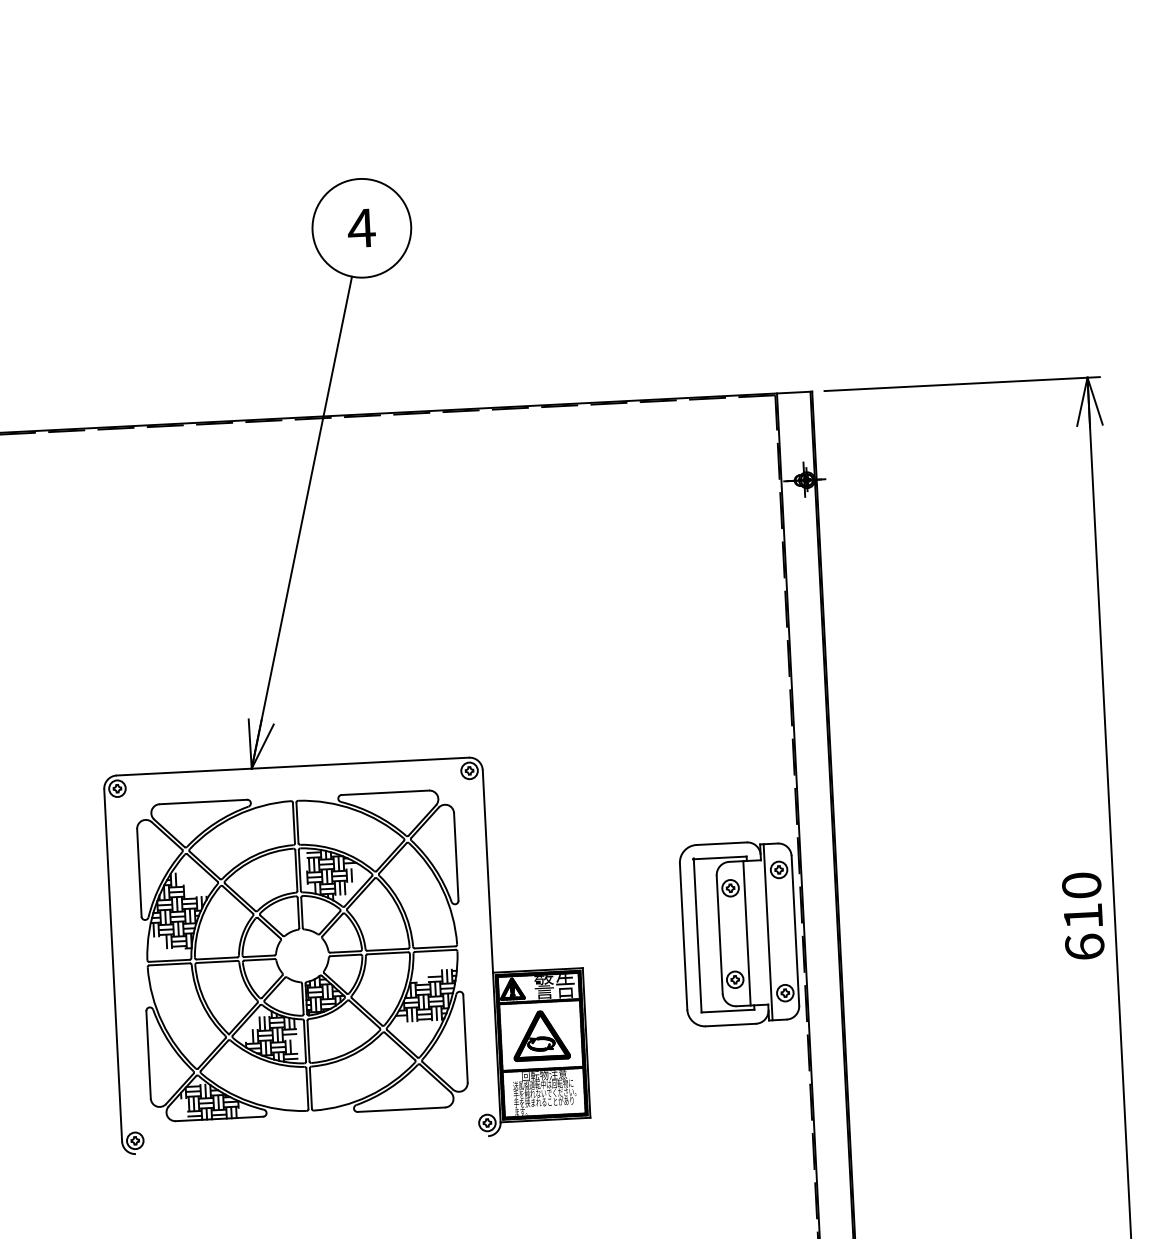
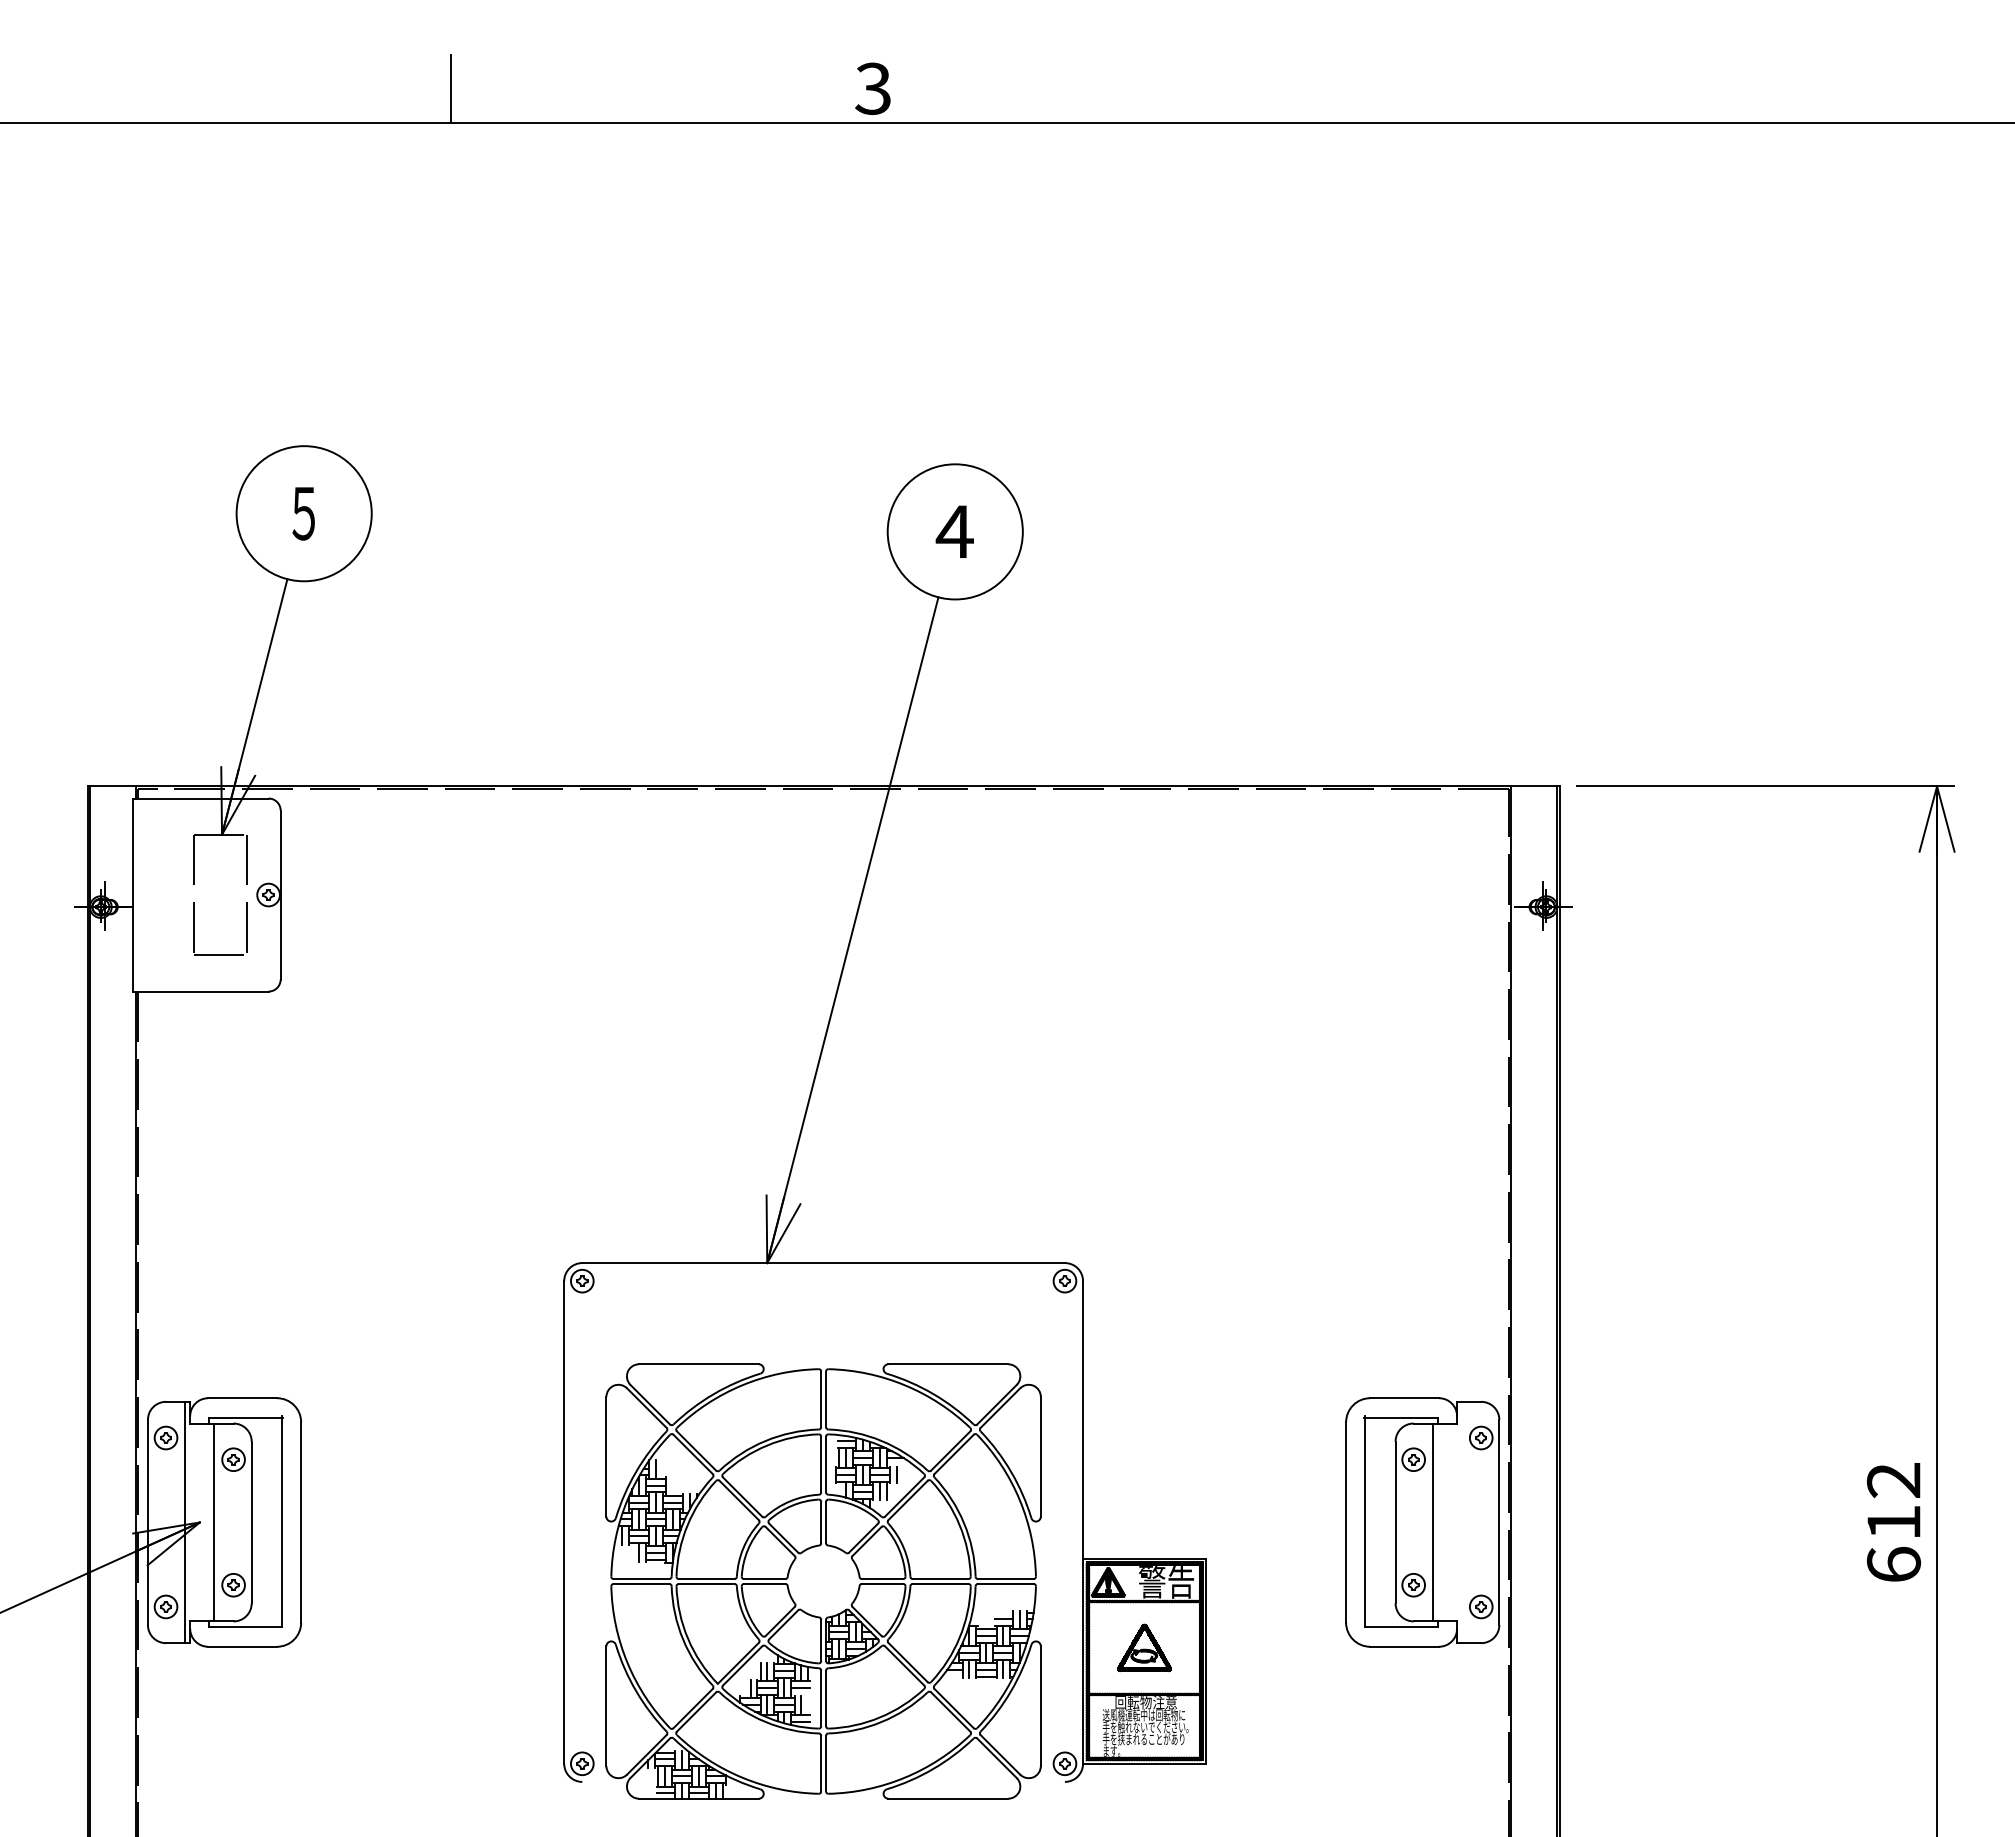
text: (1081, 885) -> (1893, 1480), 610 -> 612
line: (767, 932) -> (1461, 1522), removed
part: (277, 949) -> (790, 1570), moved
part: (541, 1035) -> (1144, 1647), size x0.7

